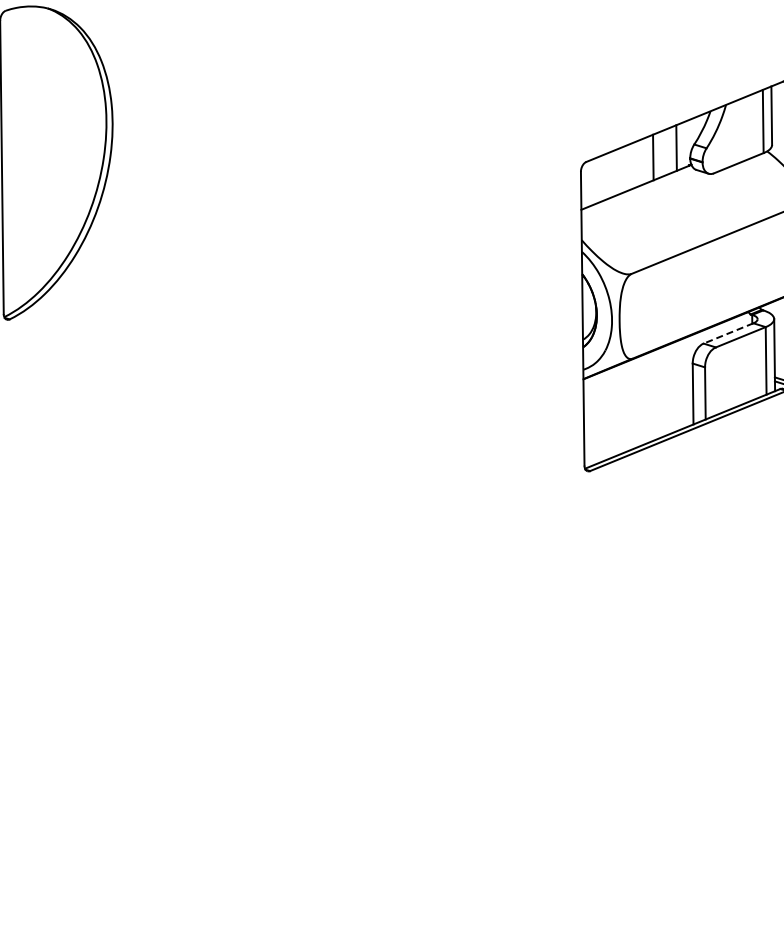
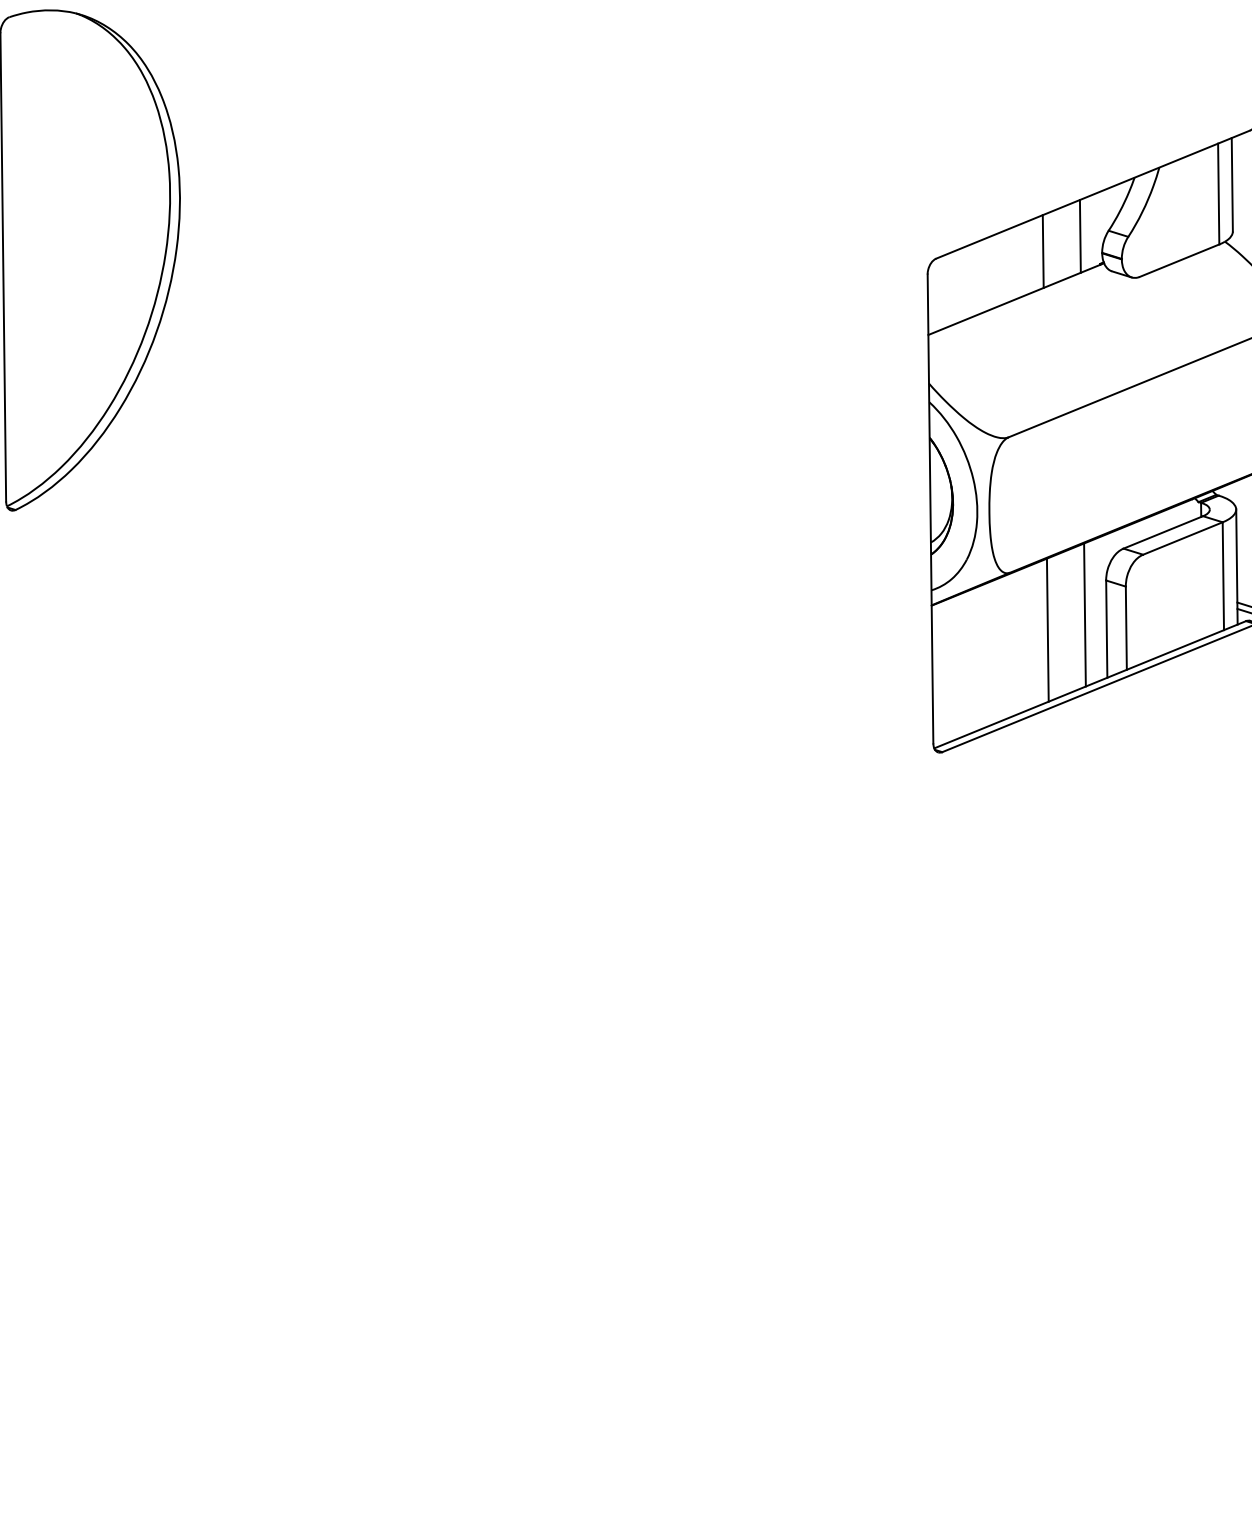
line: (728, 333) -> (1163, 532), dashed -> solid
line: (679, 384) -> (1085, 613), added
line: (655, 394) -> (1046, 629), added

